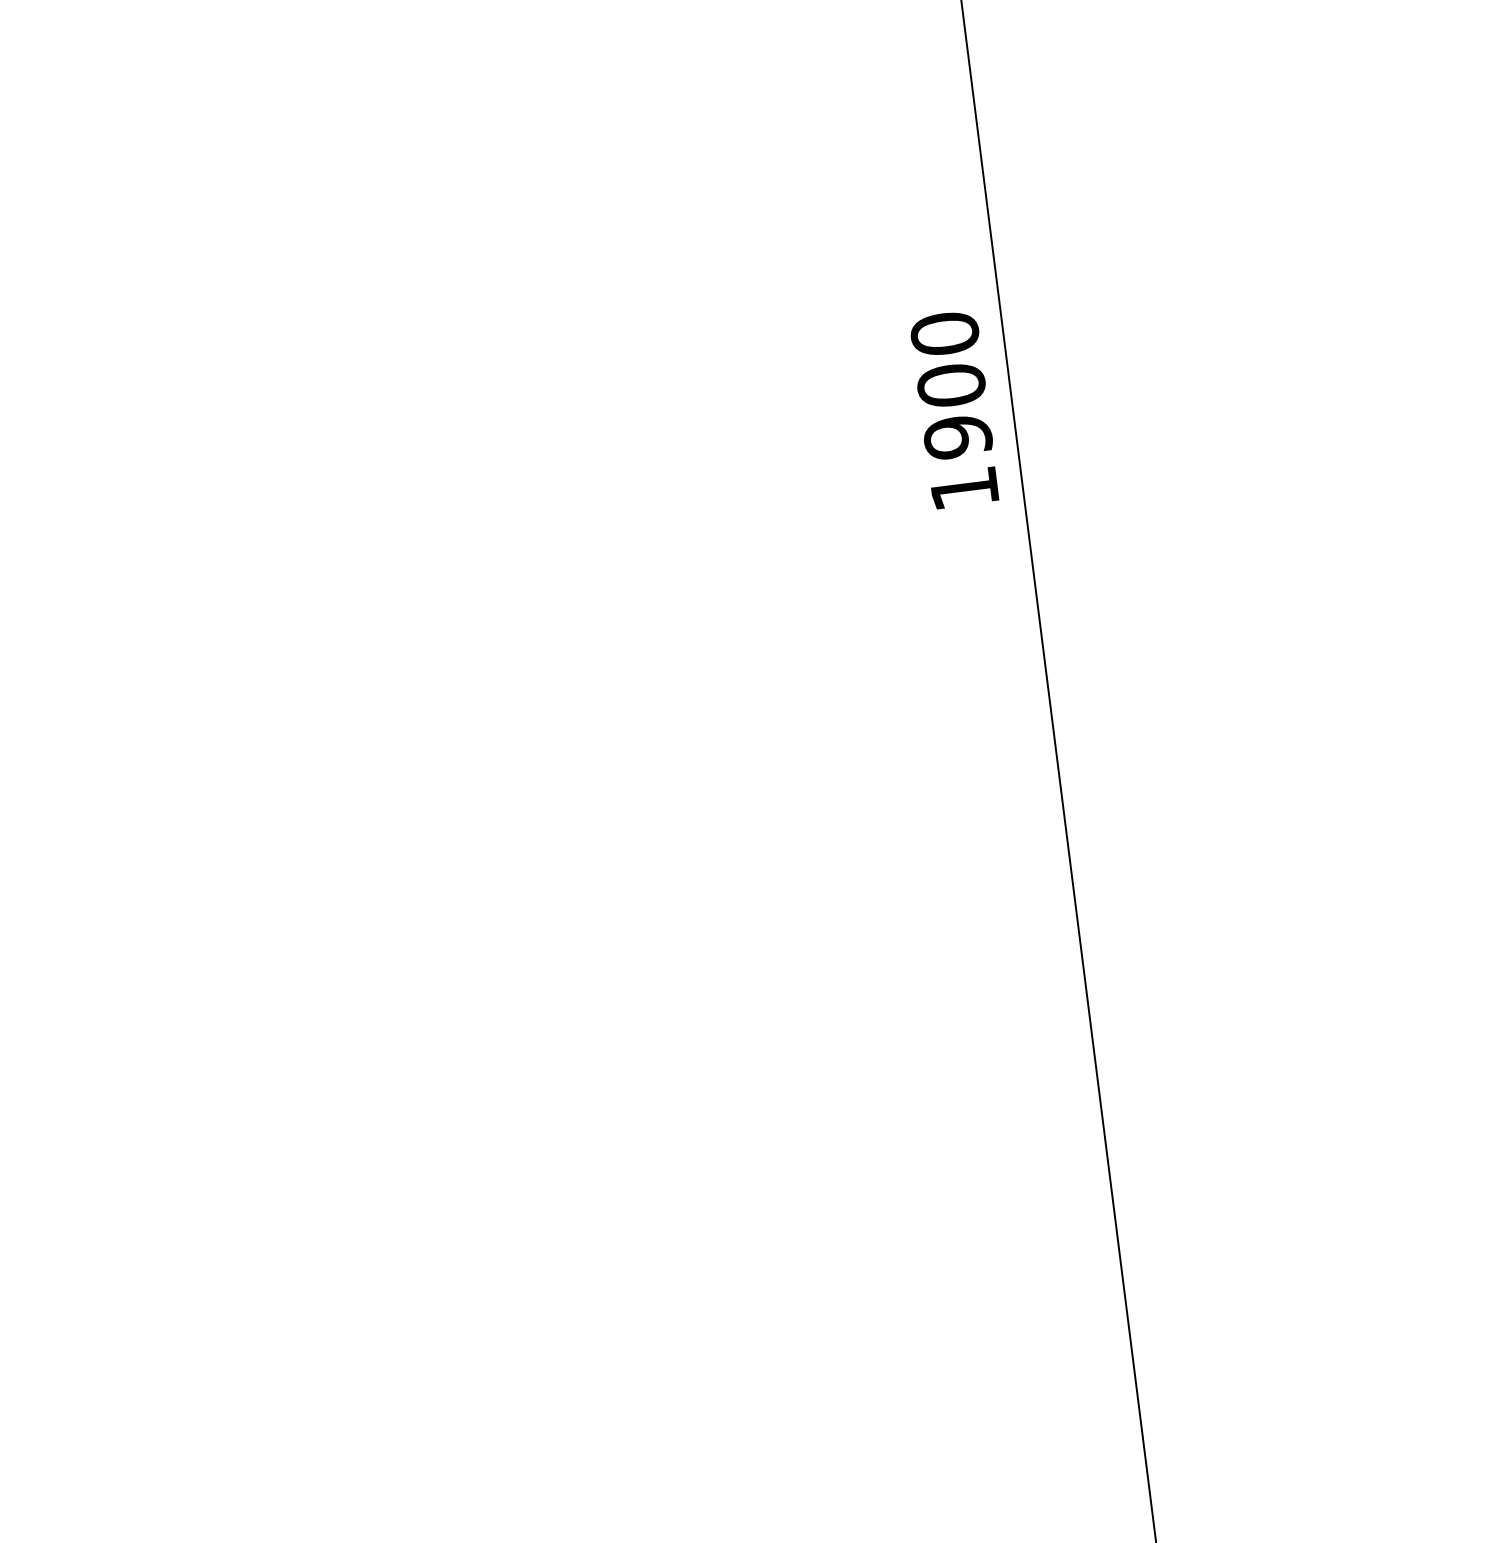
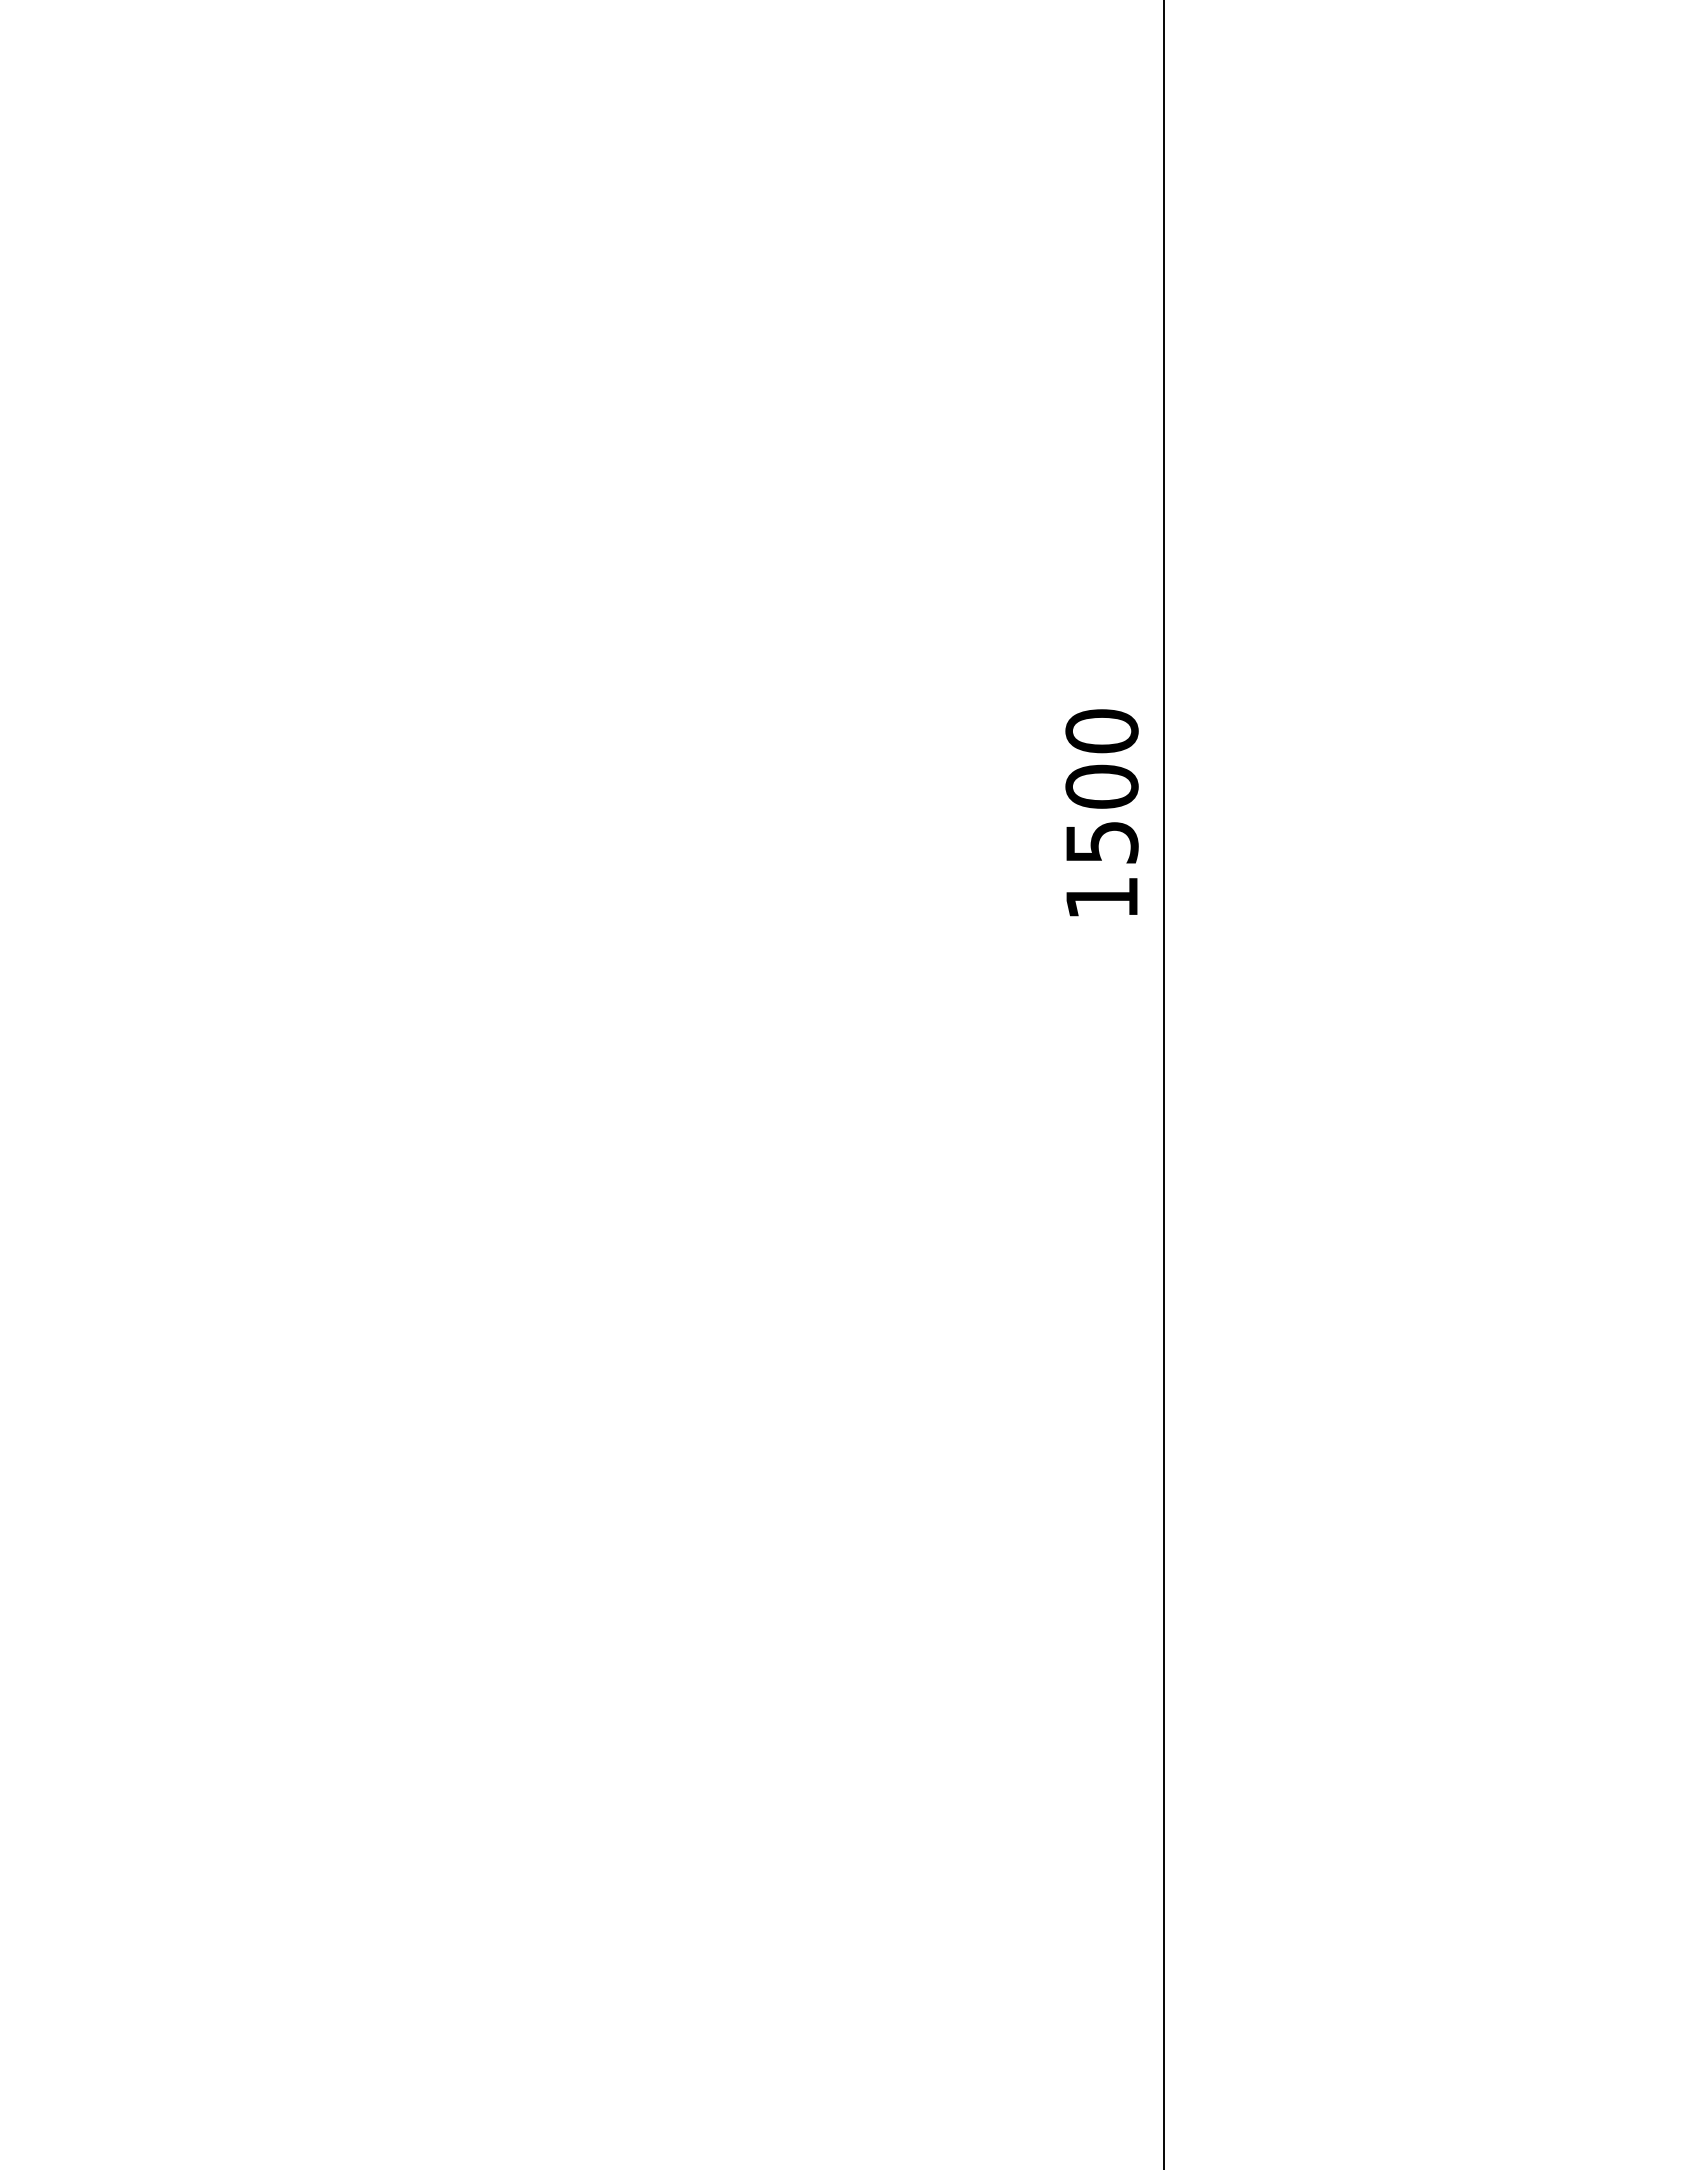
text: (957, 437) -> (1101, 842), 1900 -> 1500

